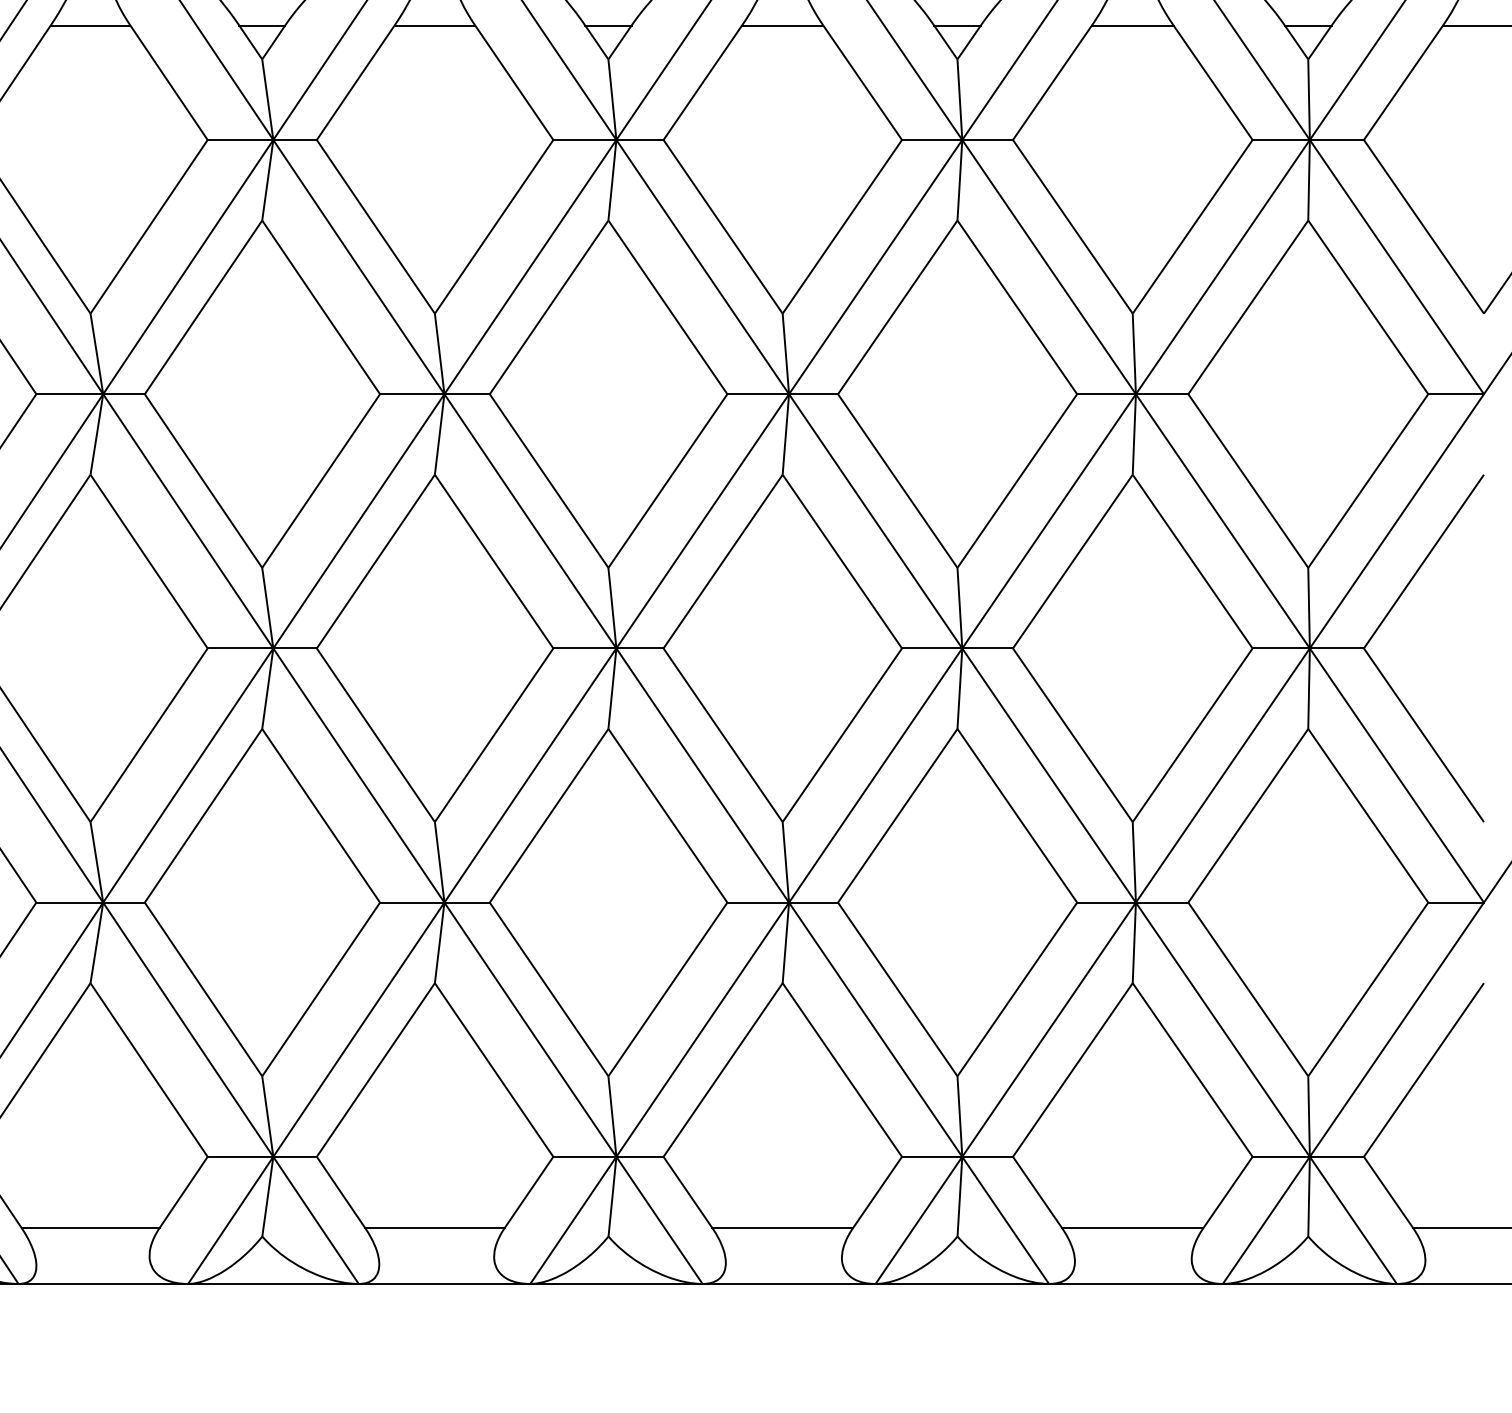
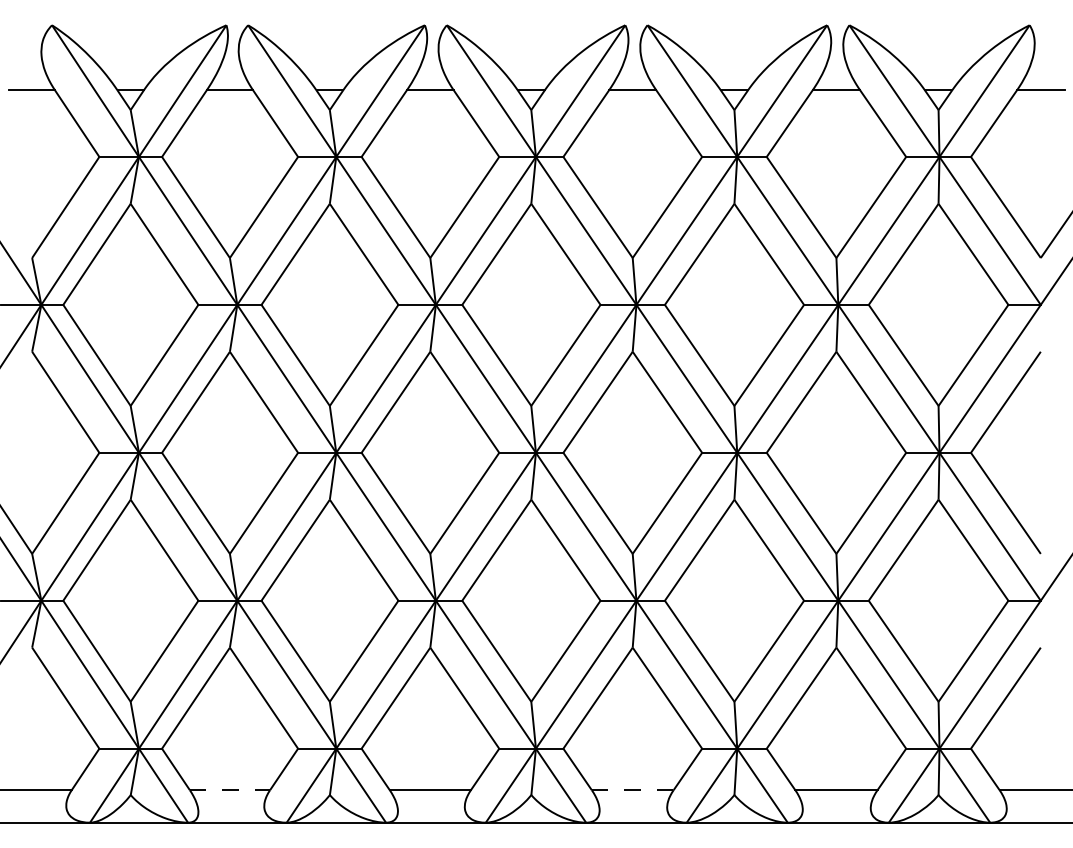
line: (91, 1228) -> (230, 790), solid -> dashed
line: (782, 1228) -> (632, 790), solid -> dashed

